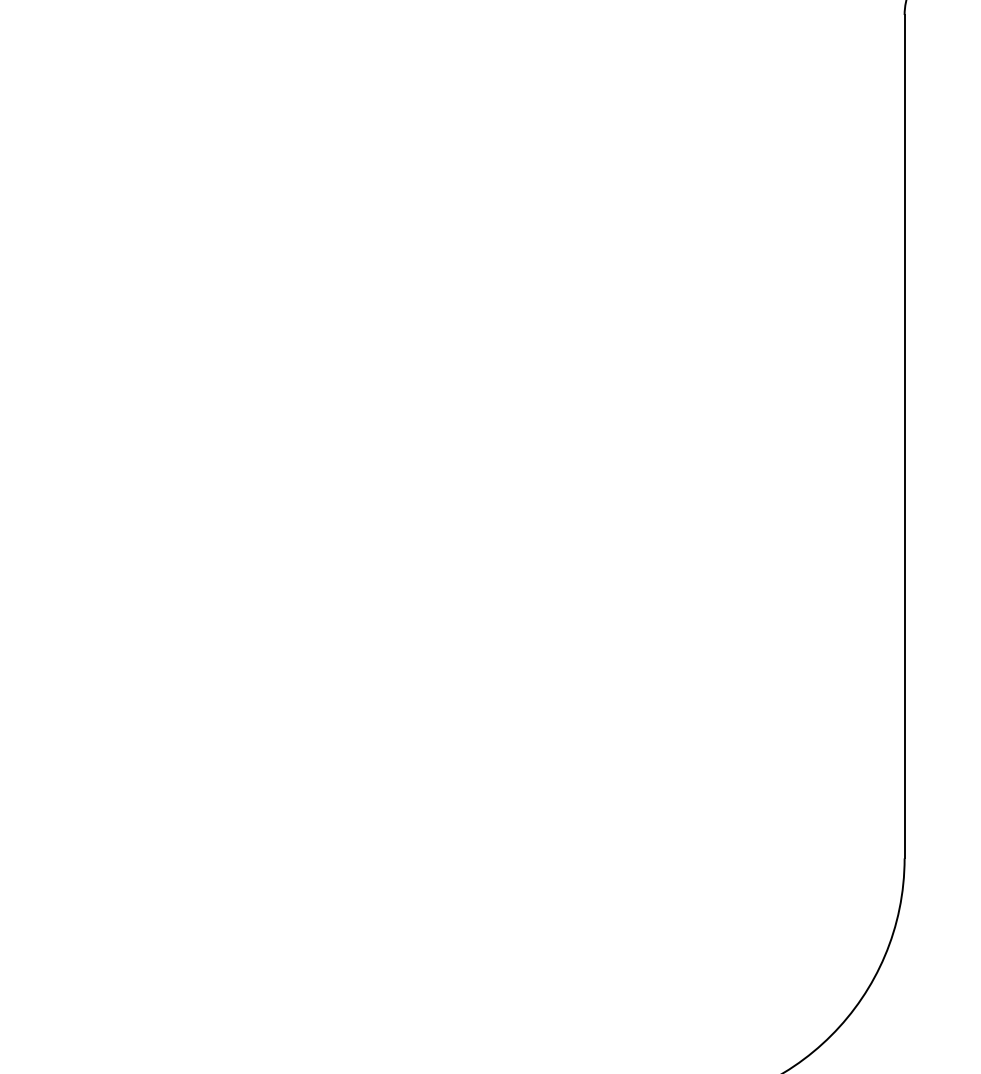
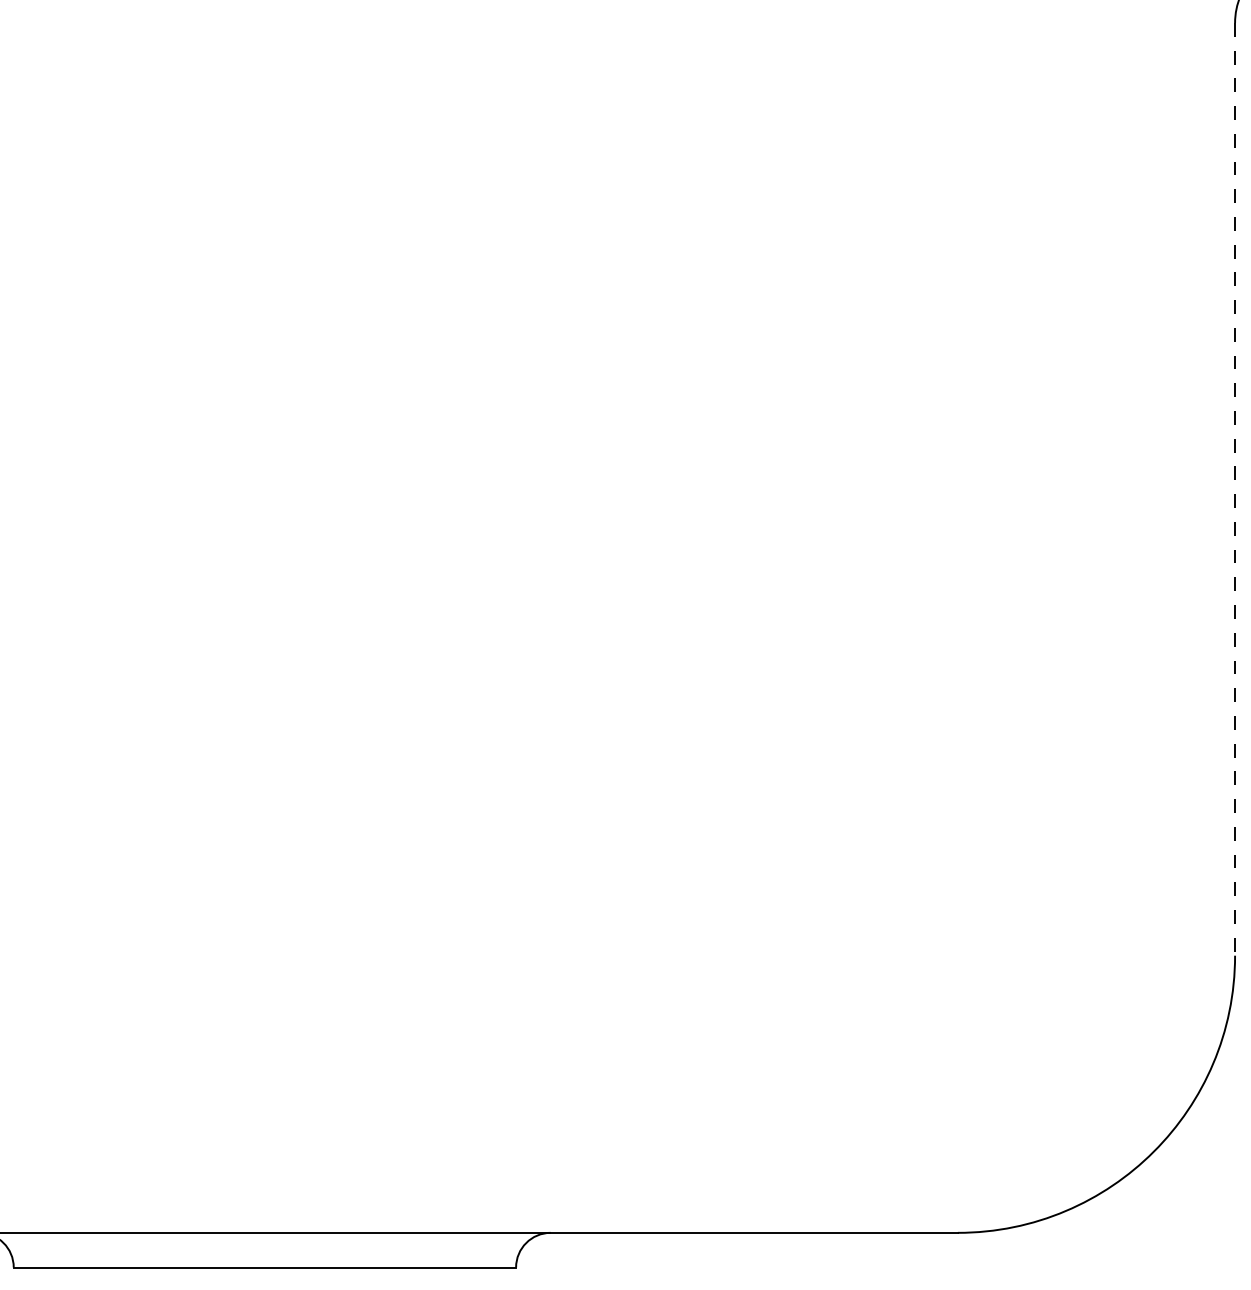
line: (905, 436) -> (1235, 489), solid -> dashed

